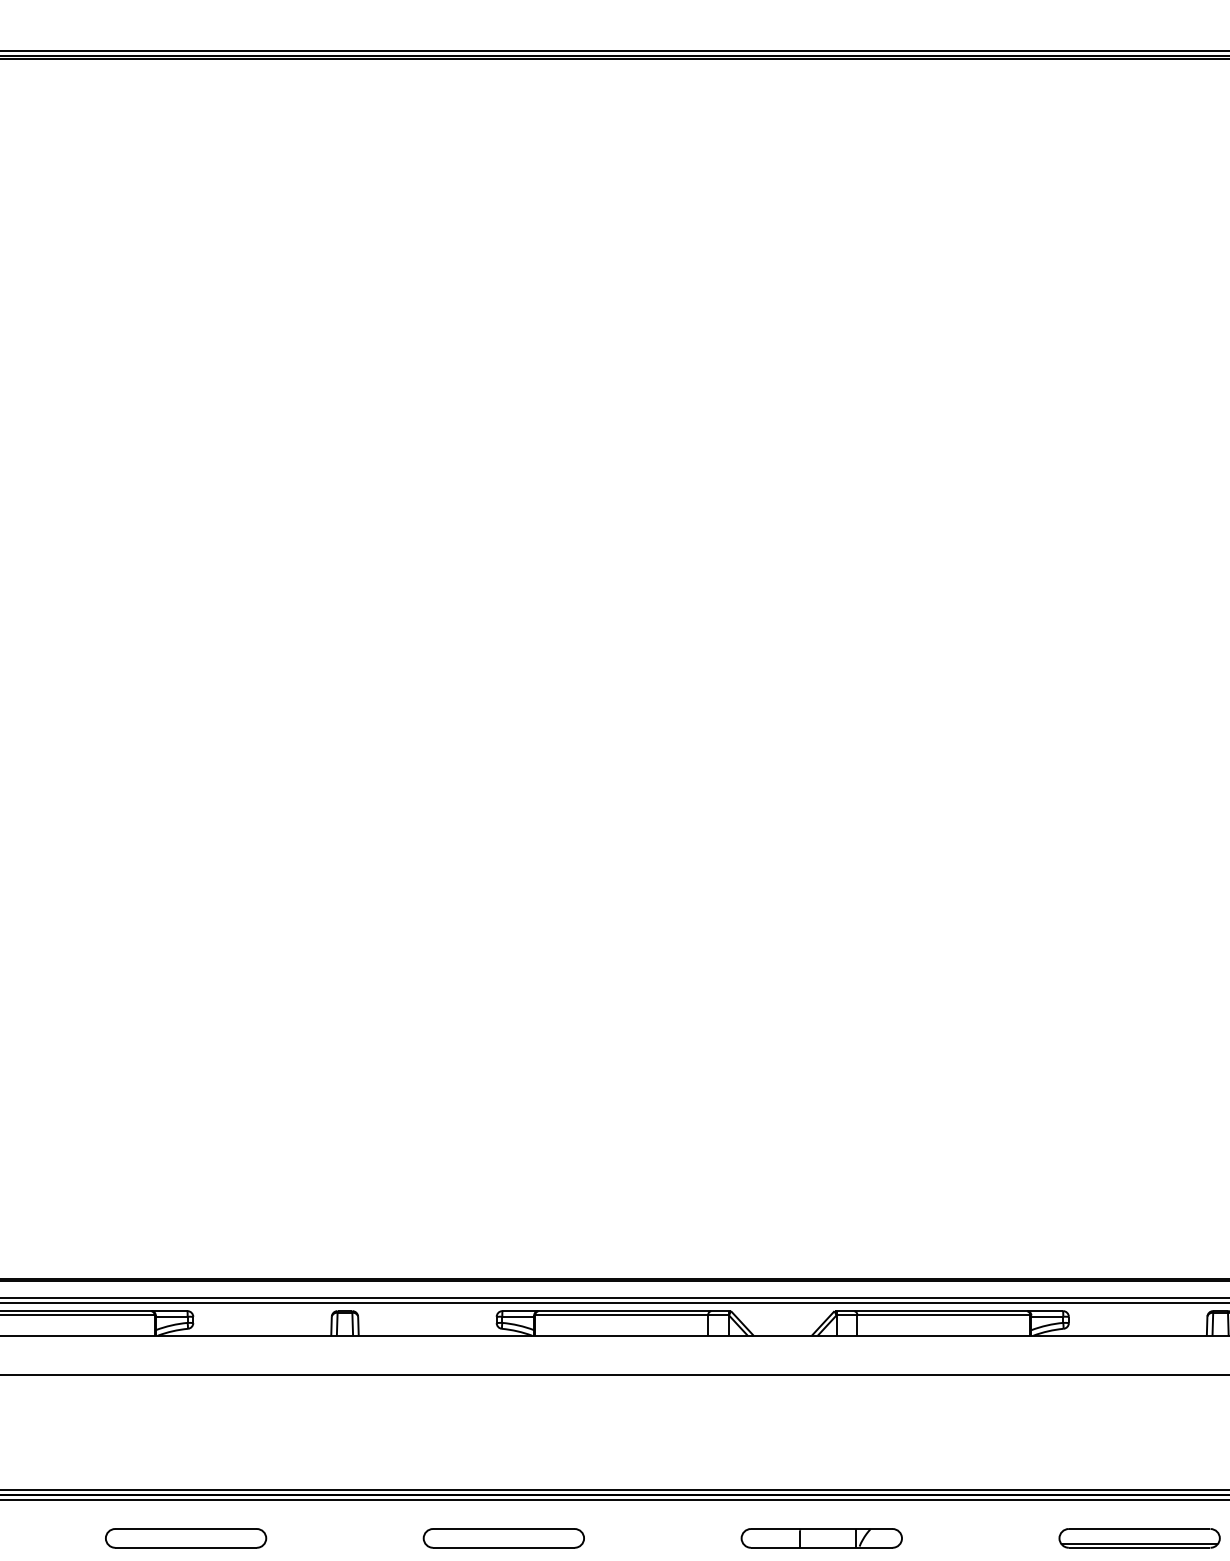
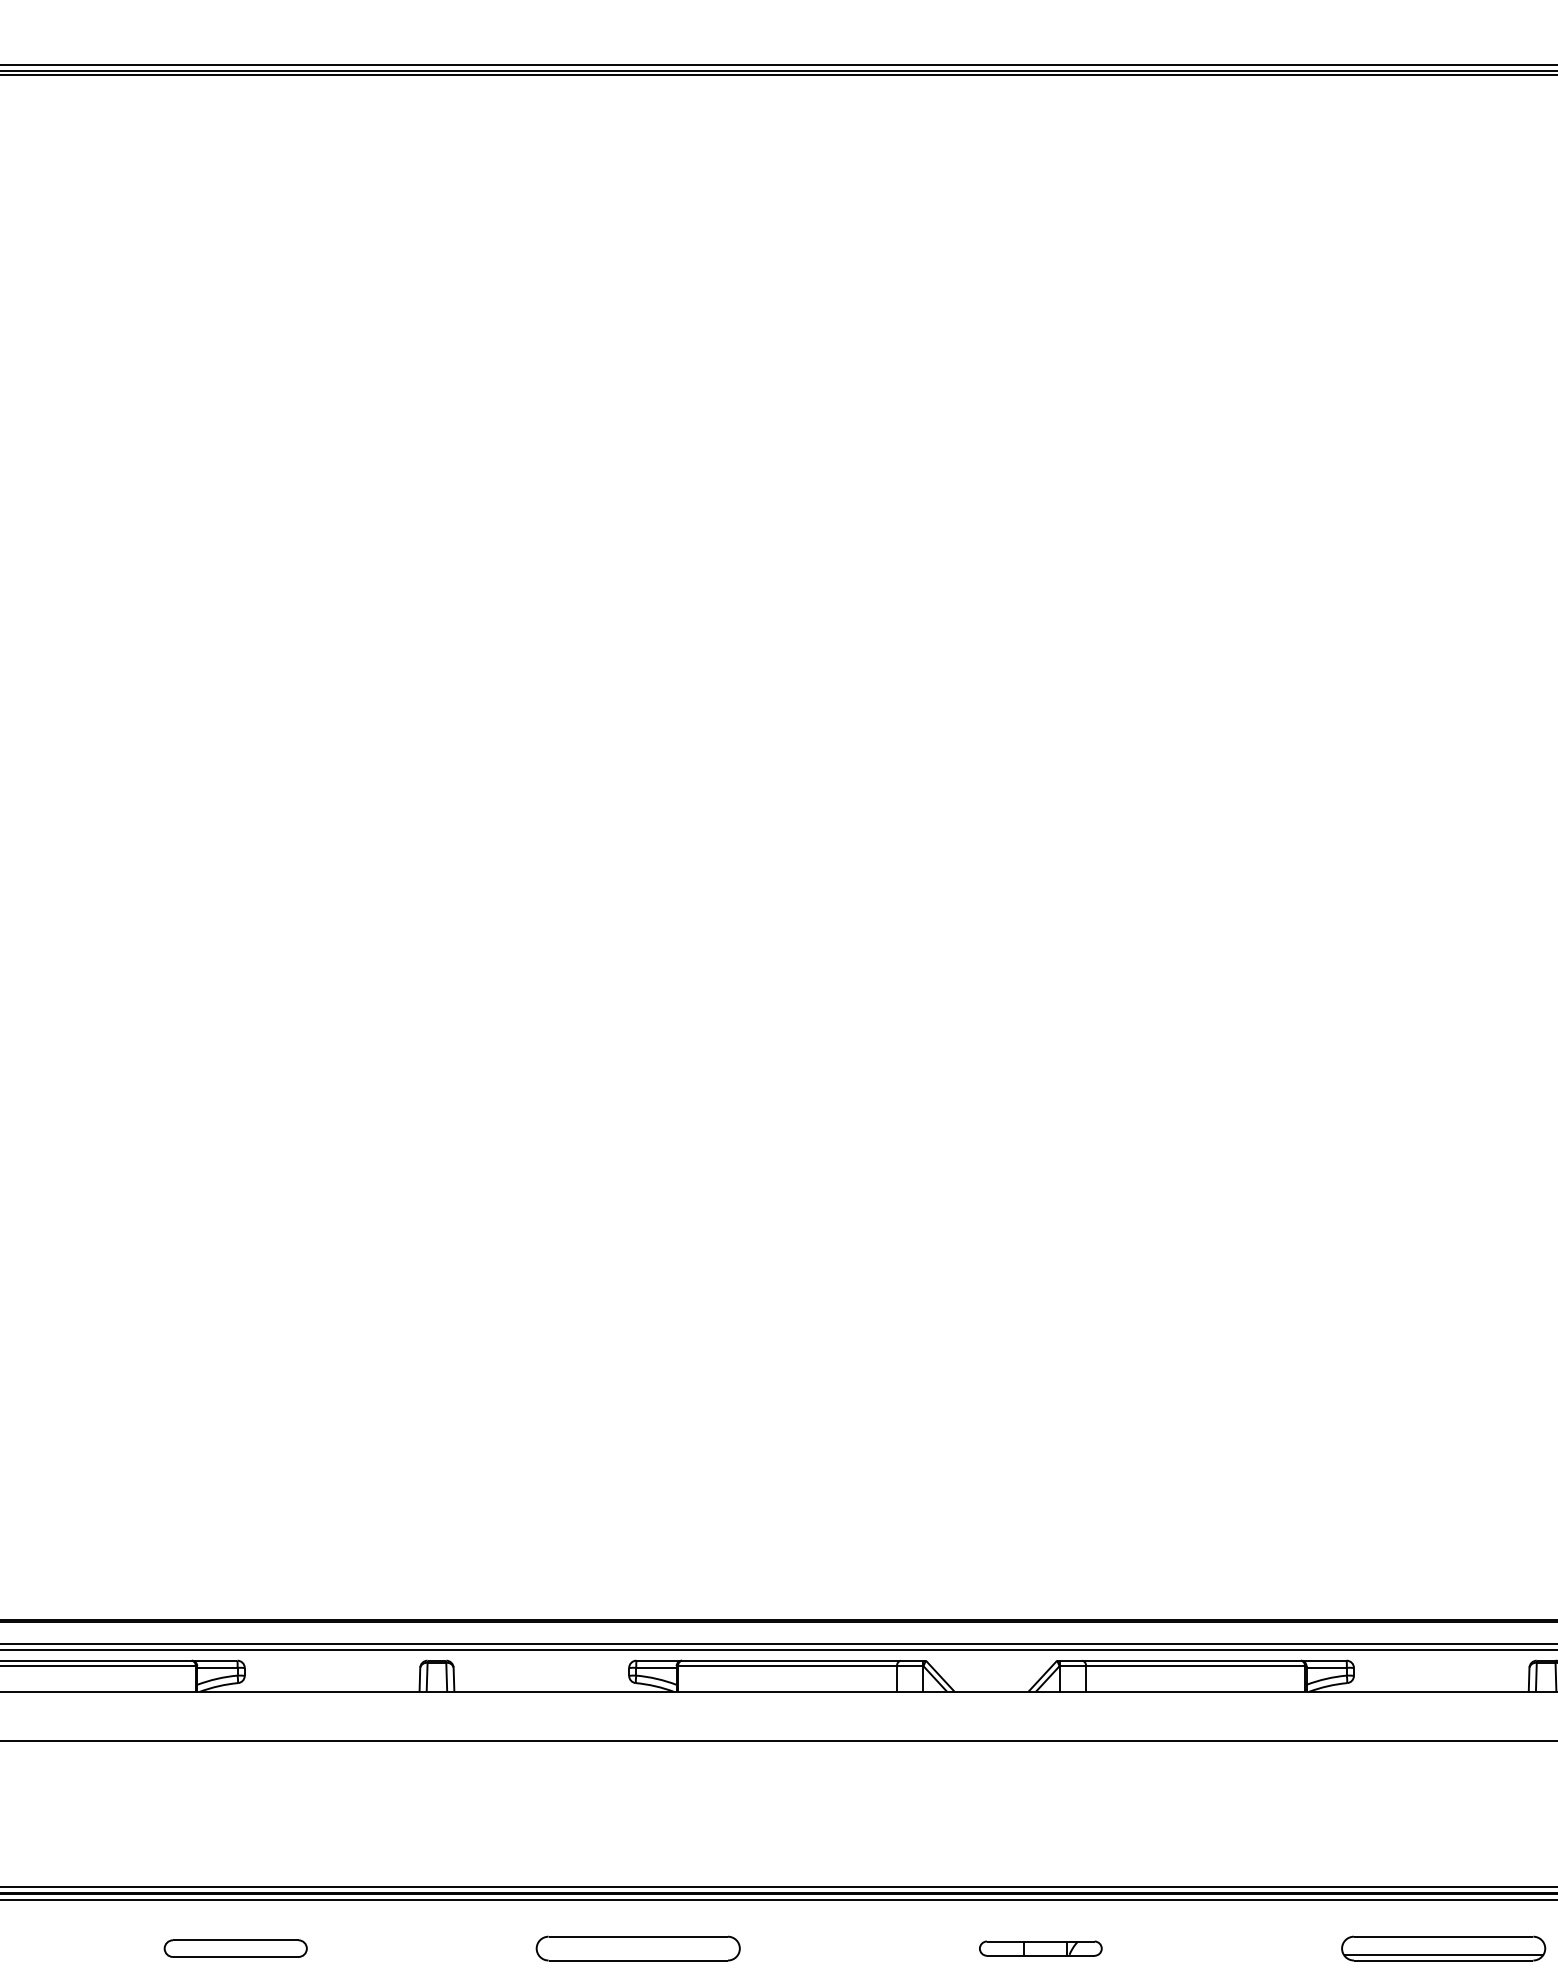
part: (186, 1538) -> (236, 1948), size x0.7
part: (821, 1538) -> (1040, 1948), size x0.6

